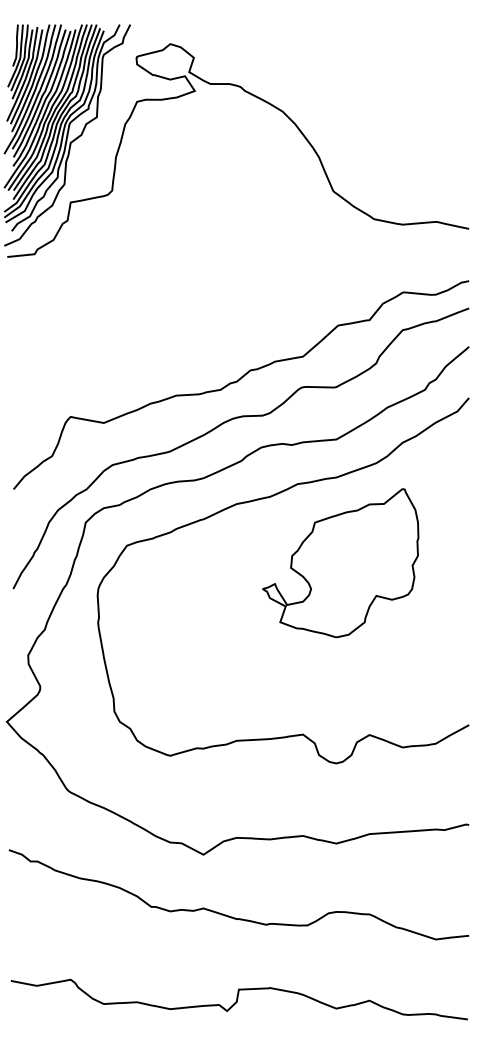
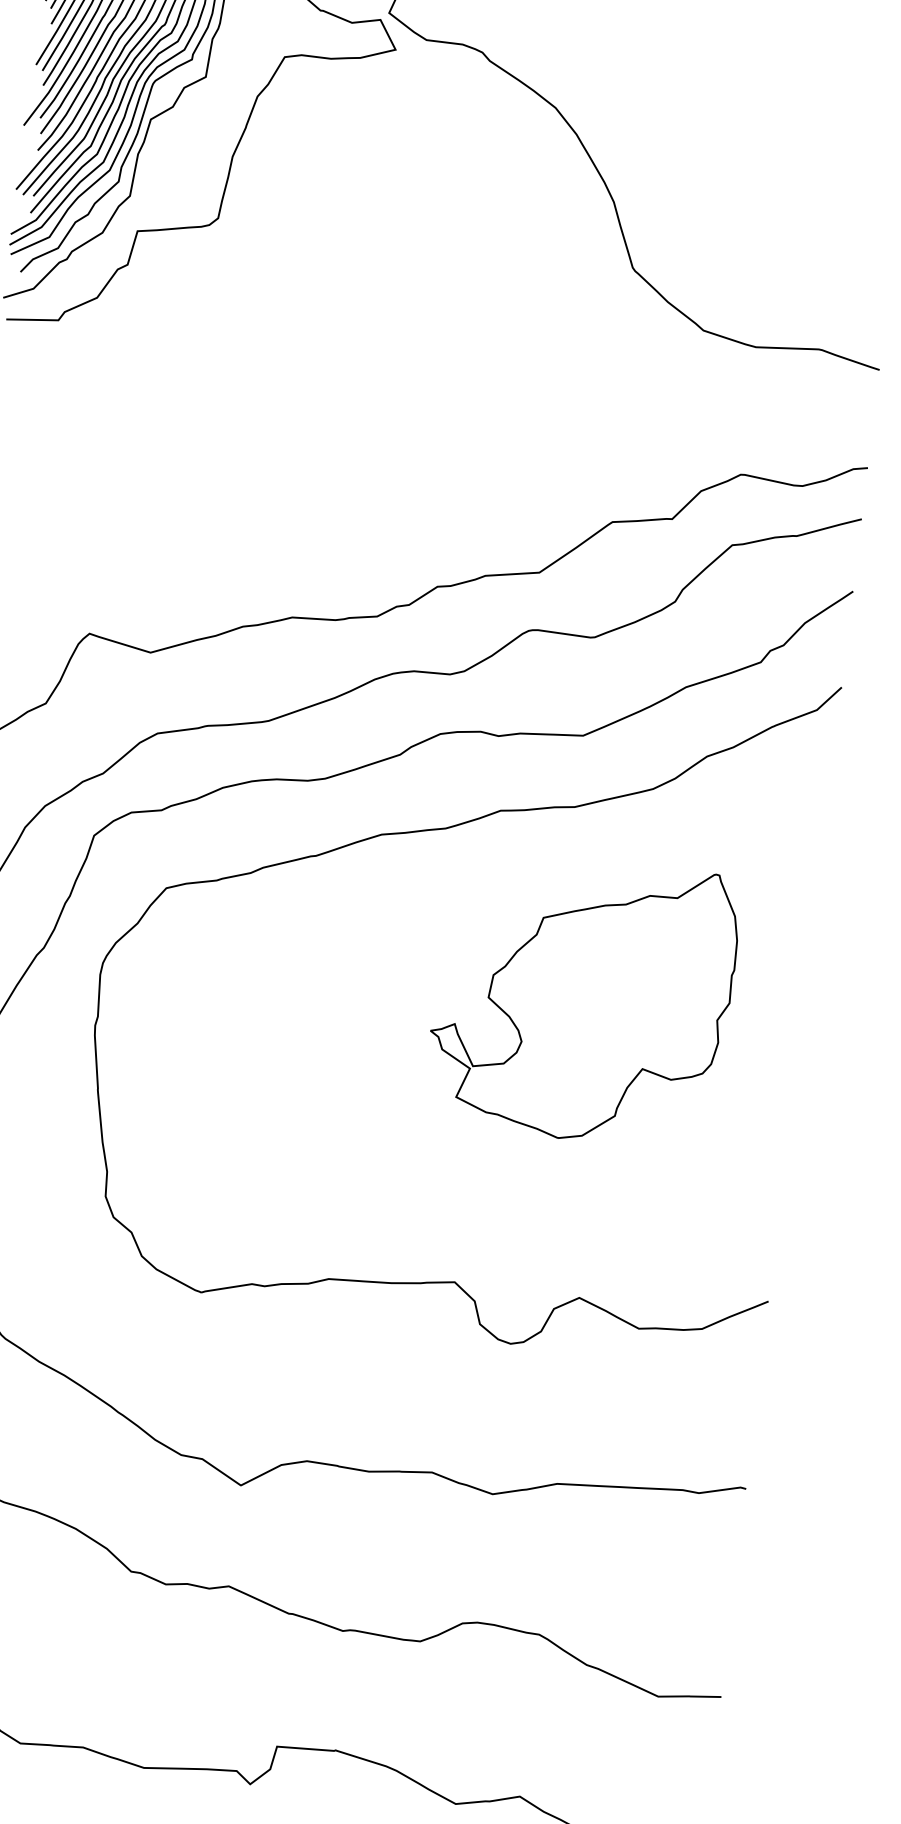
part: (340, 563) -> (582, 1000), moved

